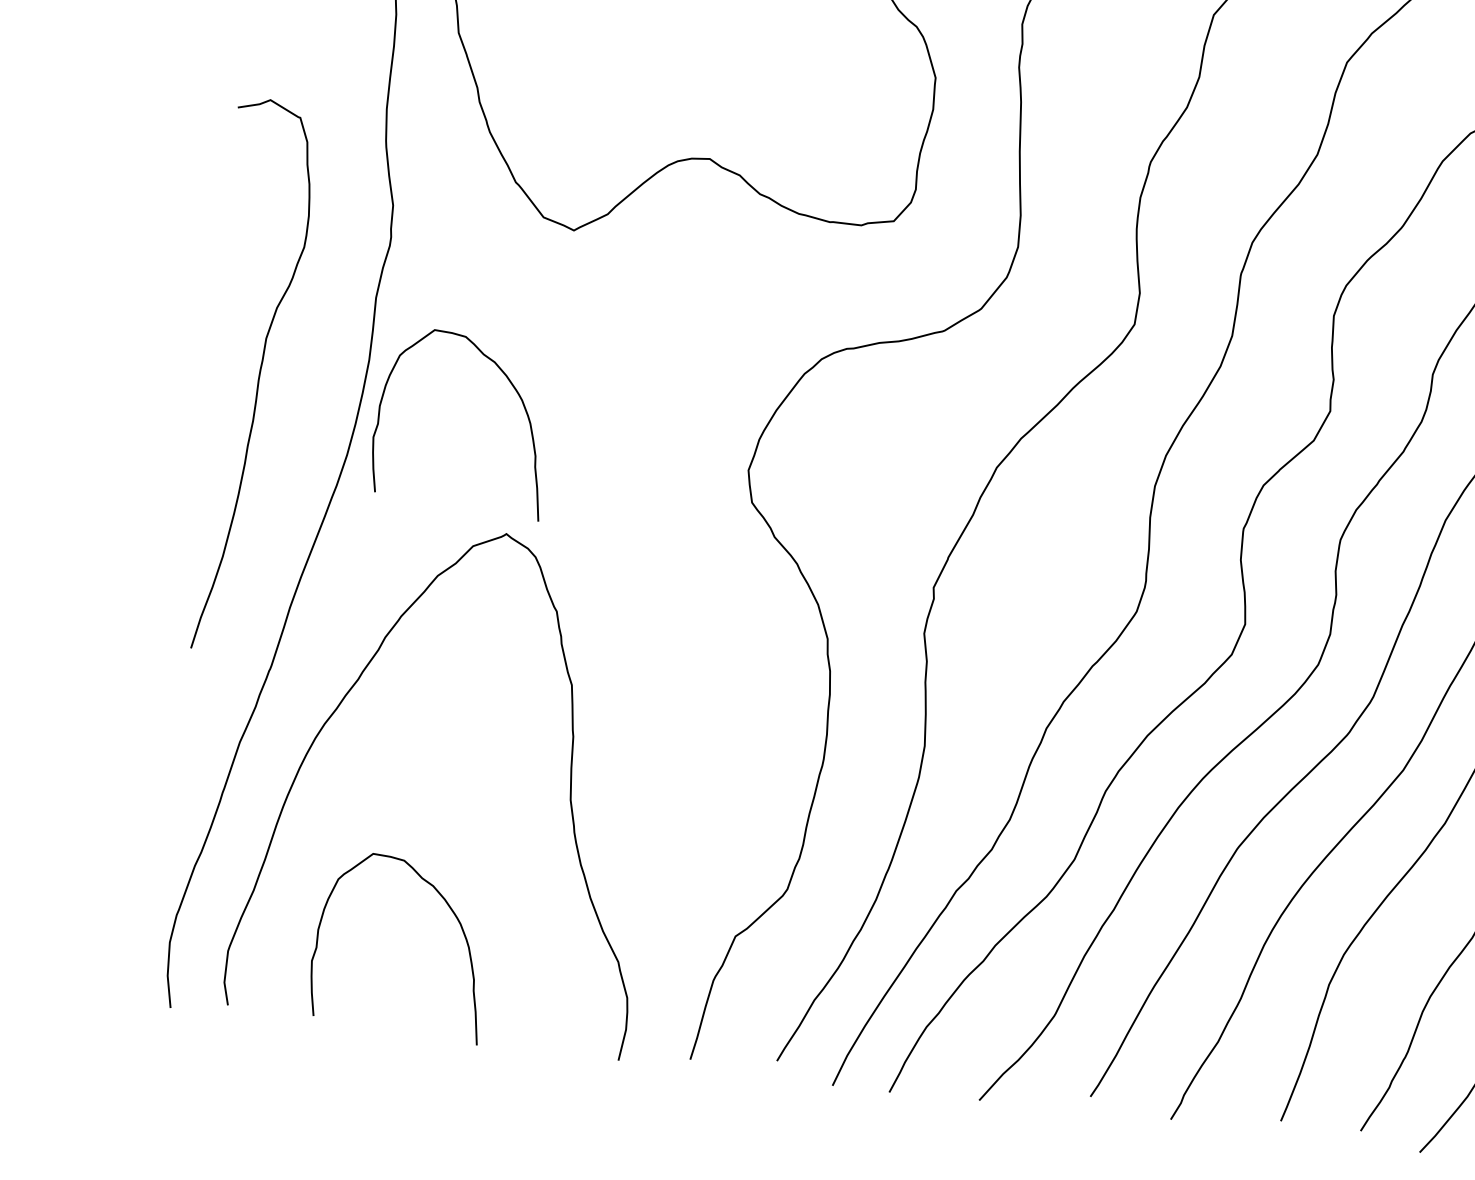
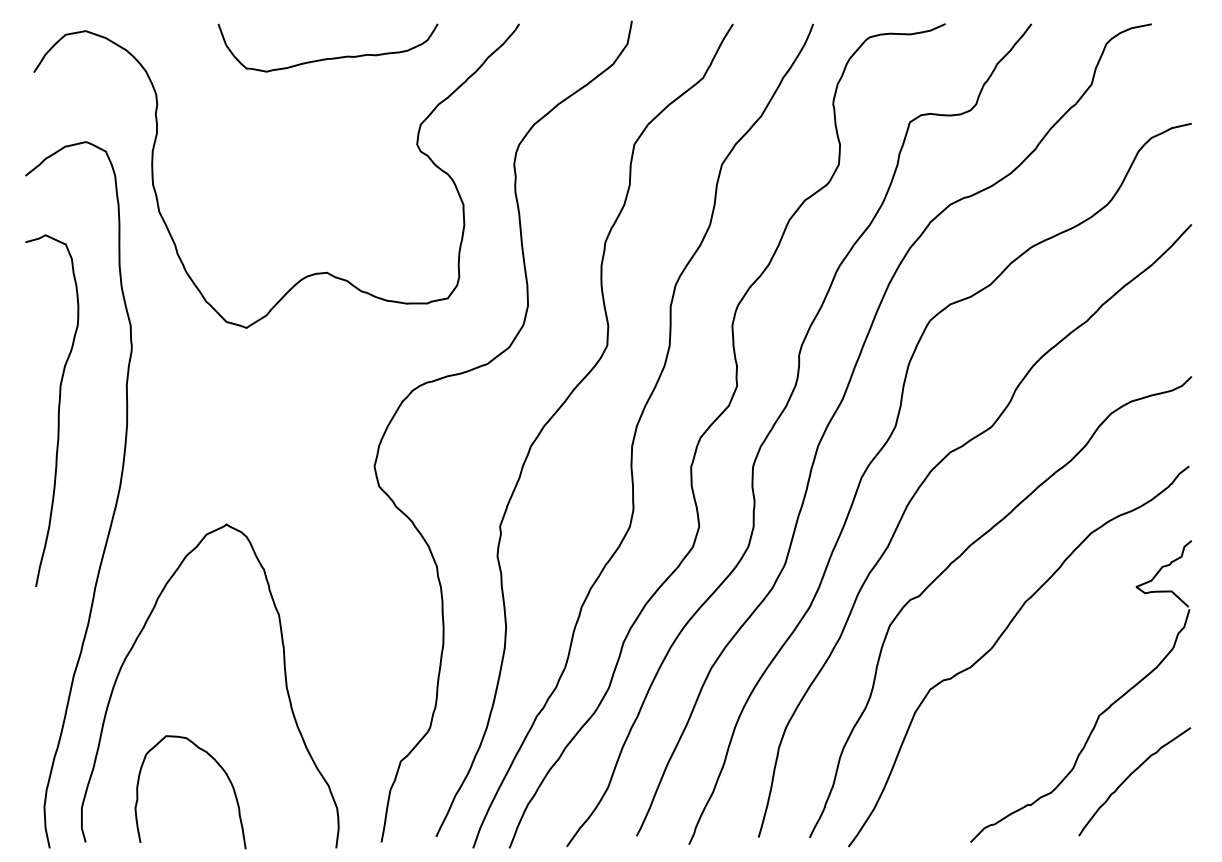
curve: (258, 376) -> (58, 410), moved
curve: (516, 394) -> (222, 435), removed

